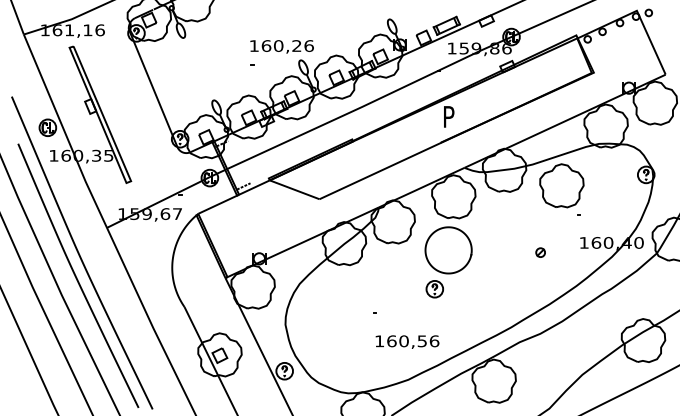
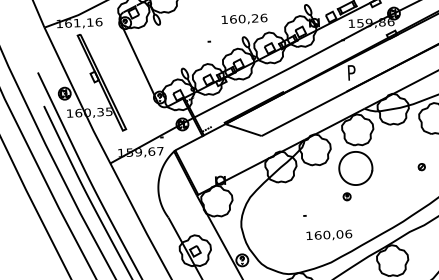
text: (281, 46) -> (244, 19), moved
part: (434, 289) -> (346, 196), size x0.6
text: (422, 341) -> (340, 234), 160,56 -> 160,06

